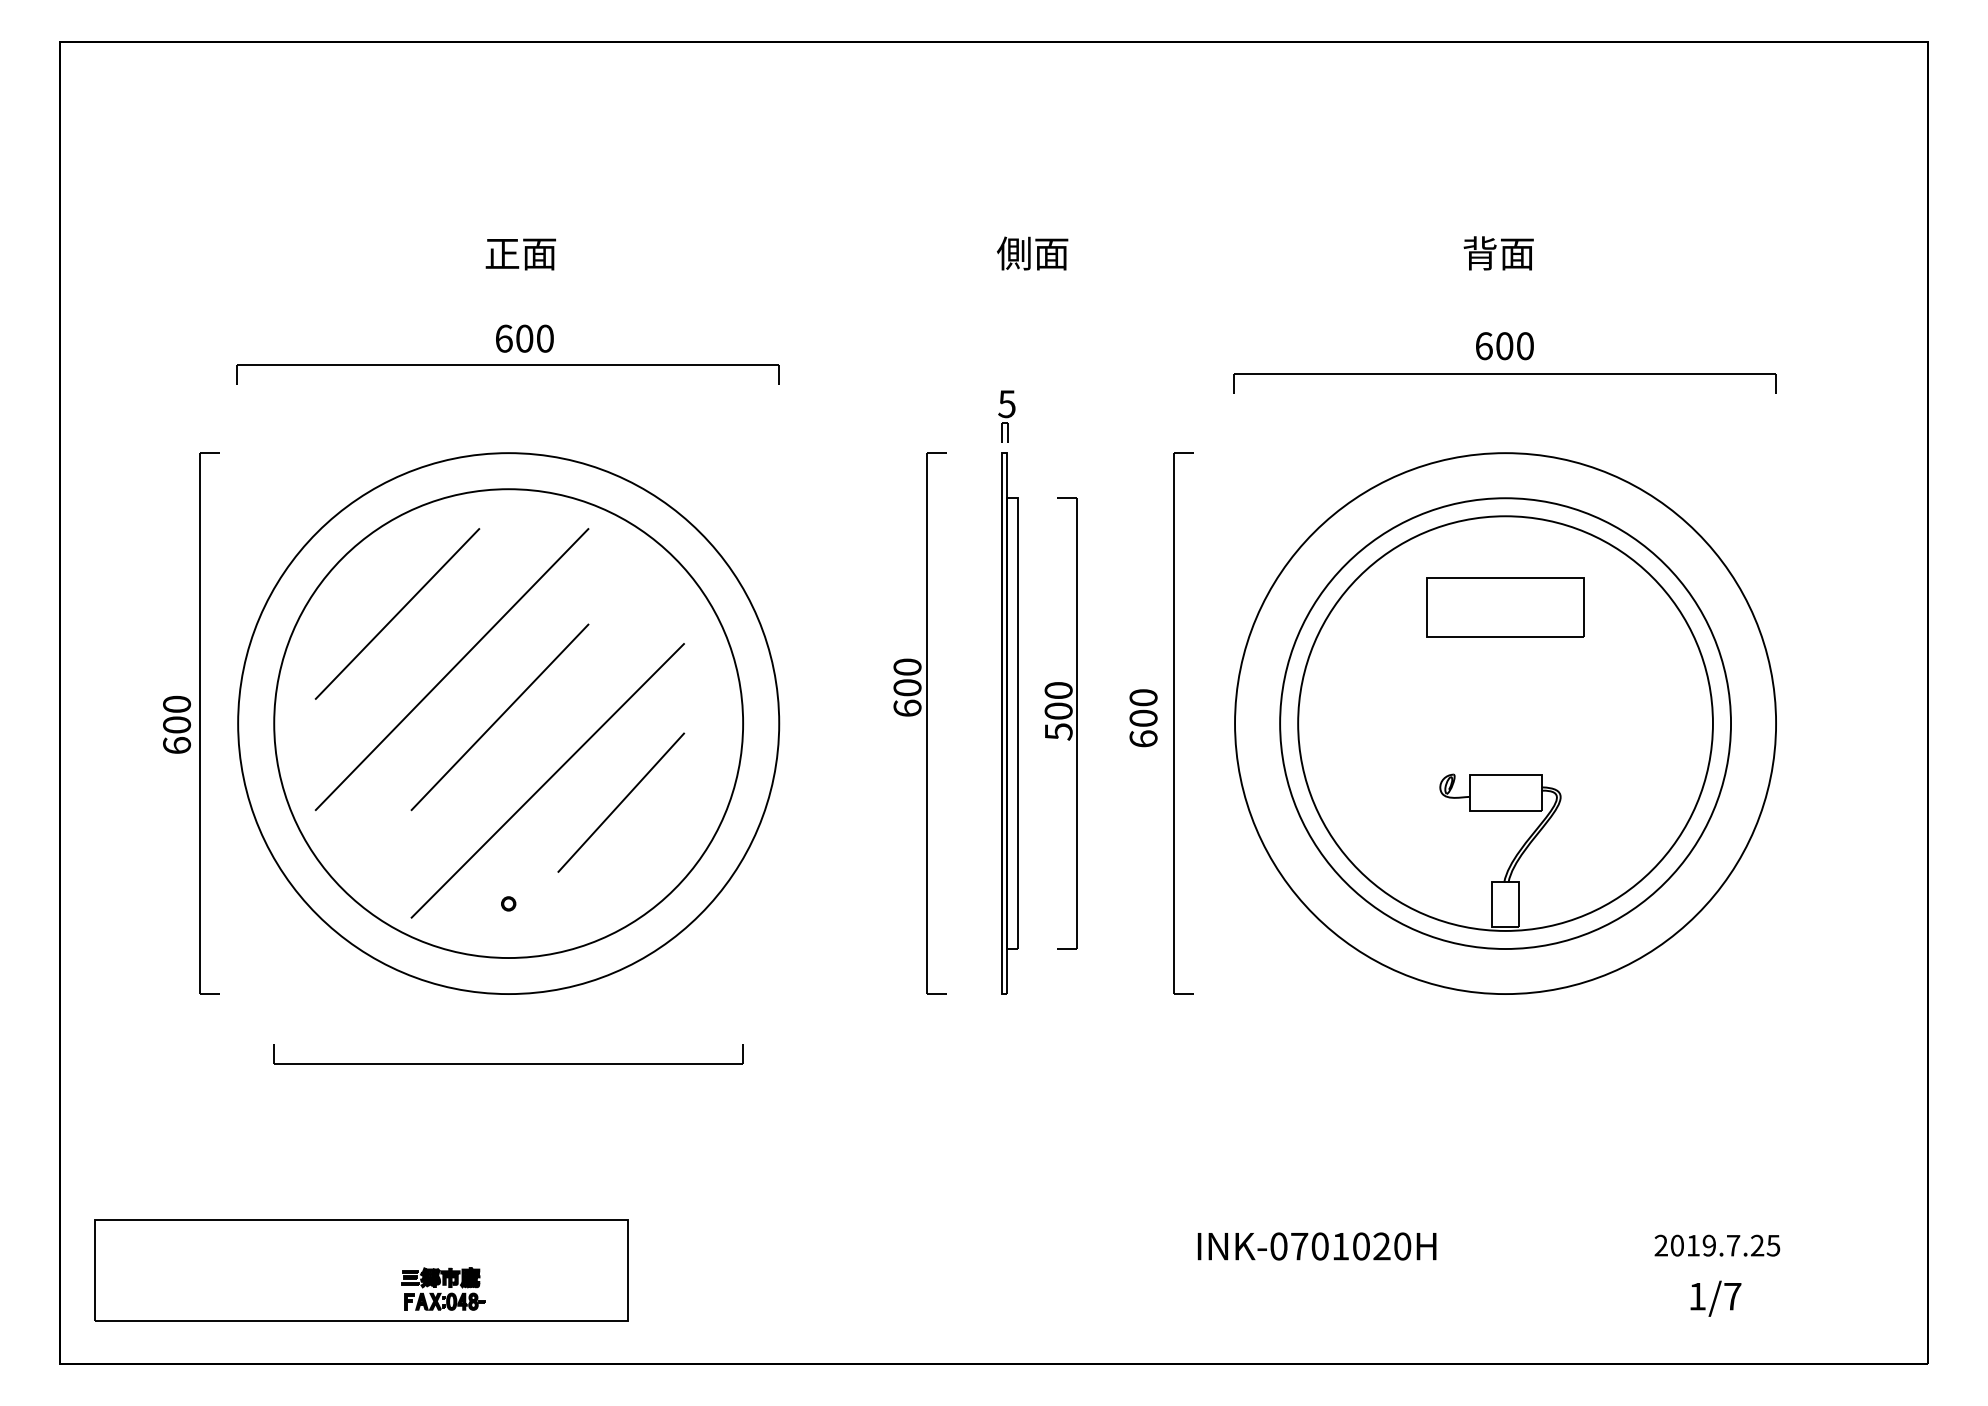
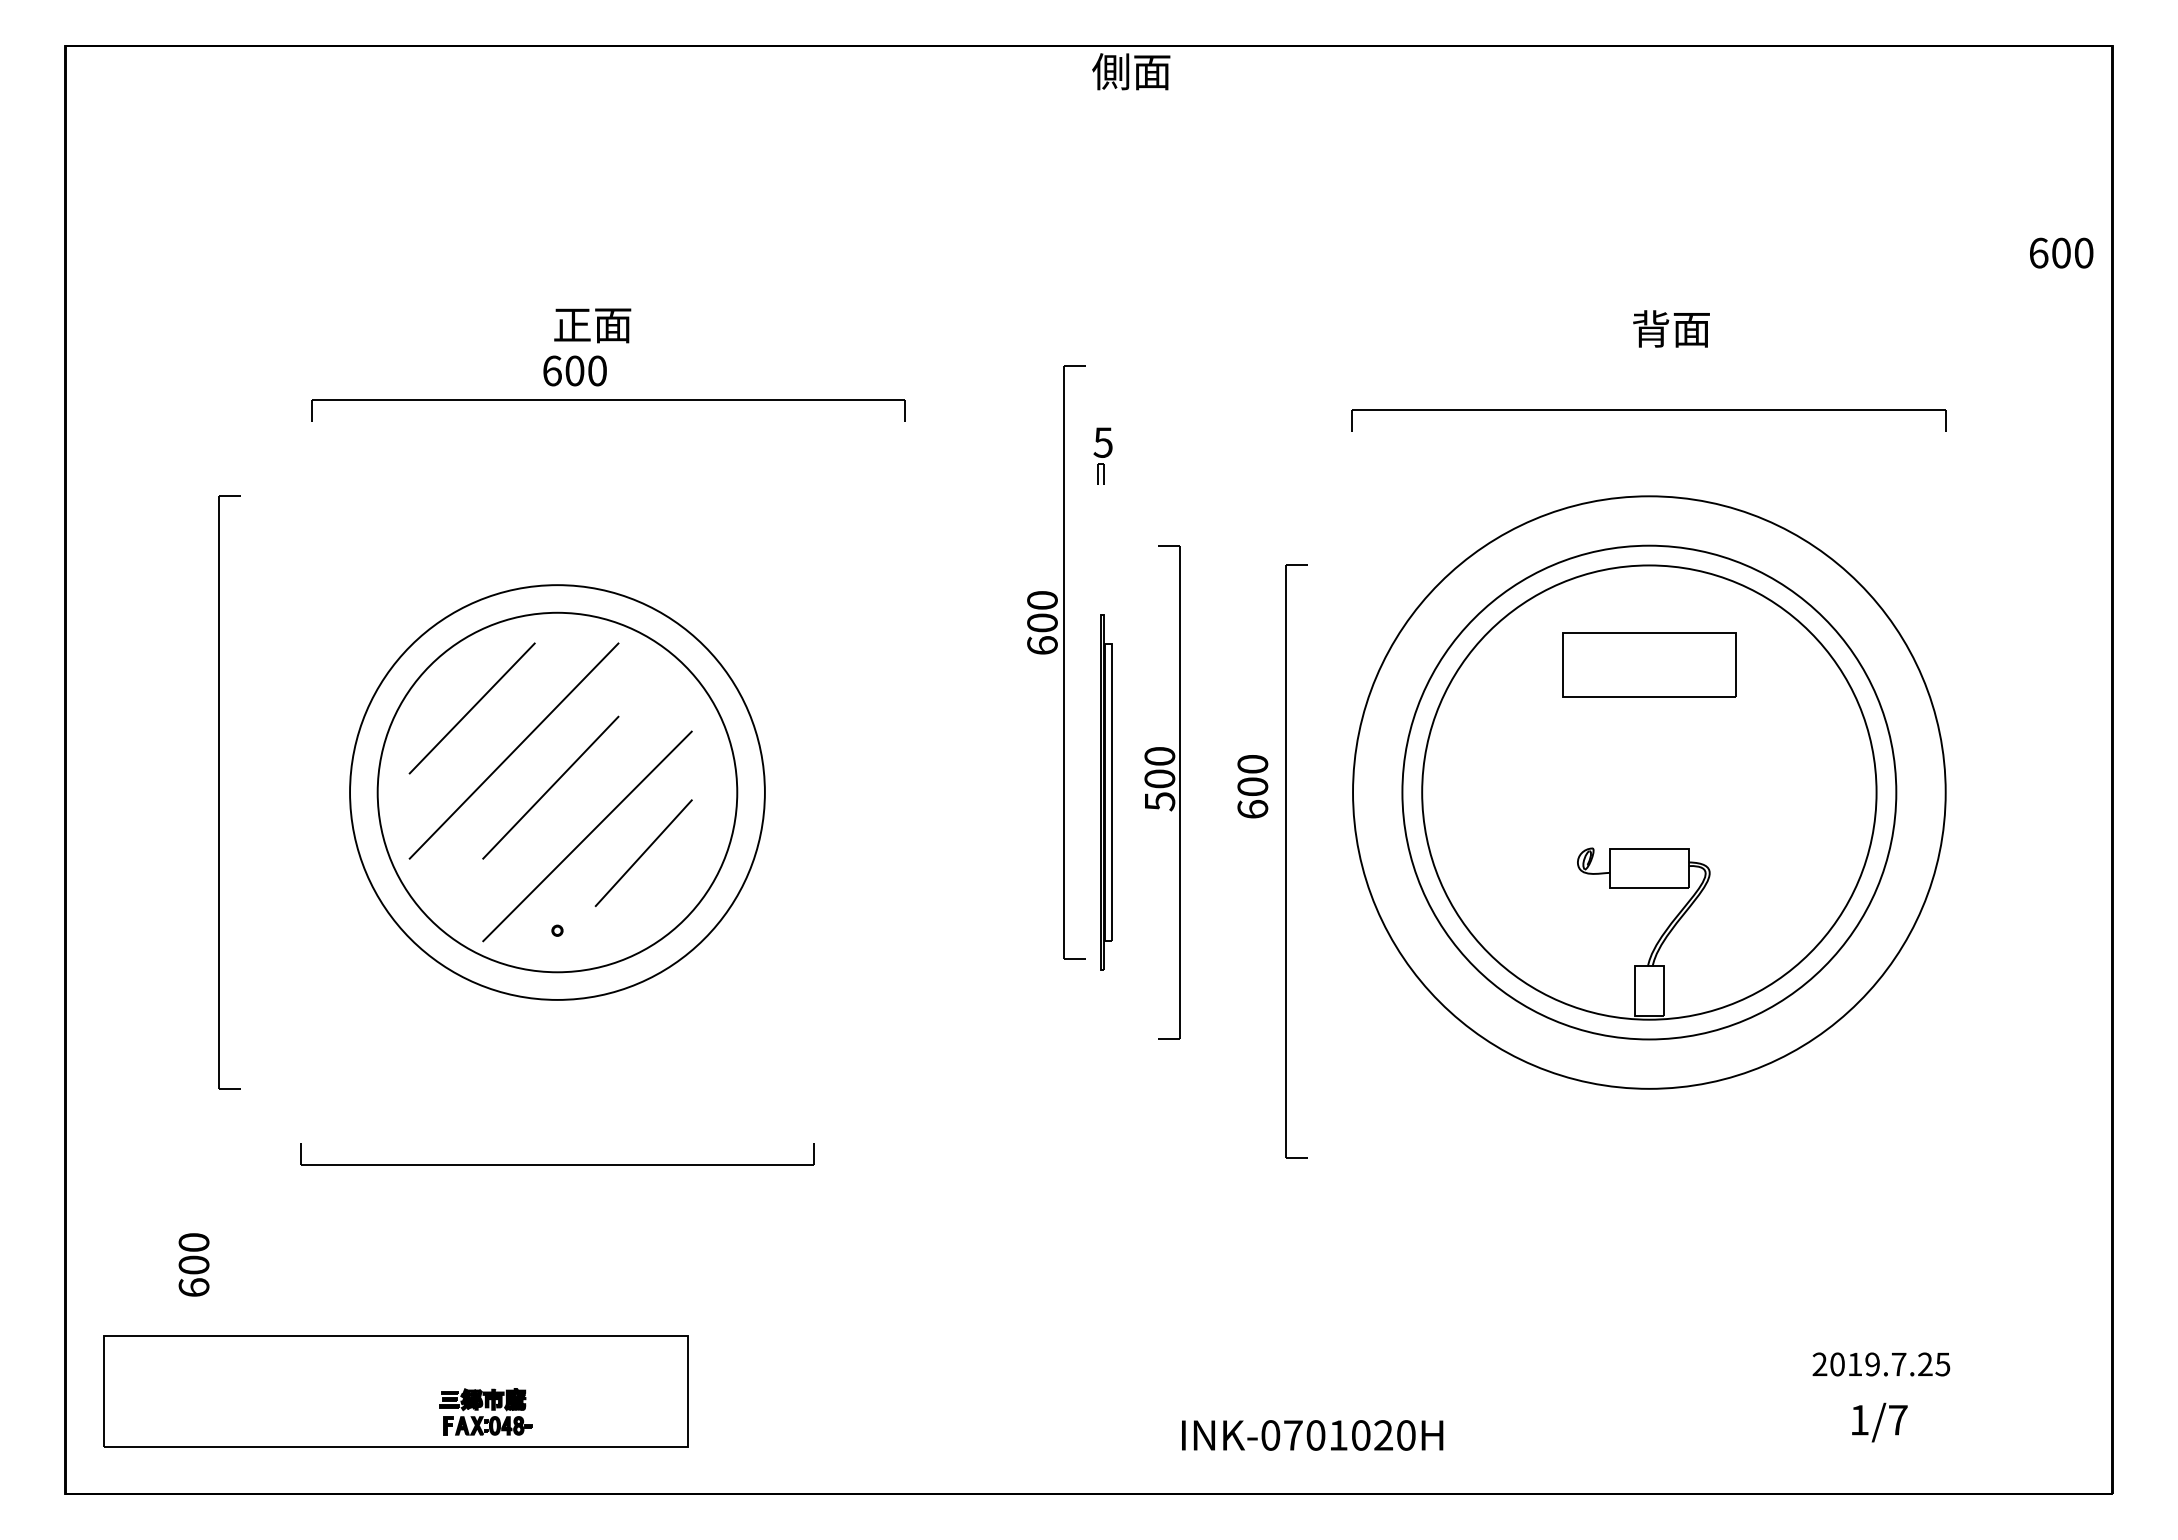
text: (1032, 253) -> (1131, 71), moved
text: (1498, 253) -> (1671, 329), moved
text: (520, 254) -> (592, 325), moved
text: (1504, 346) -> (2061, 253), moved
part: (507, 365) -> (607, 400), moved
part: (508, 723) -> (557, 792), size x0.7
part: (926, 723) -> (1063, 662), moved
part: (1009, 723) -> (1105, 792), size x0.6
part: (1174, 723) -> (1286, 861), moved
text: (177, 724) -> (194, 1264), moved
text: (1316, 1246) -> (1311, 1435), moved

